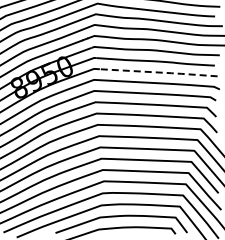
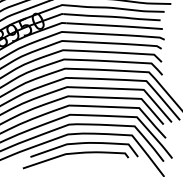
line: (159, 72) -> (115, 25), dashed -> solid

